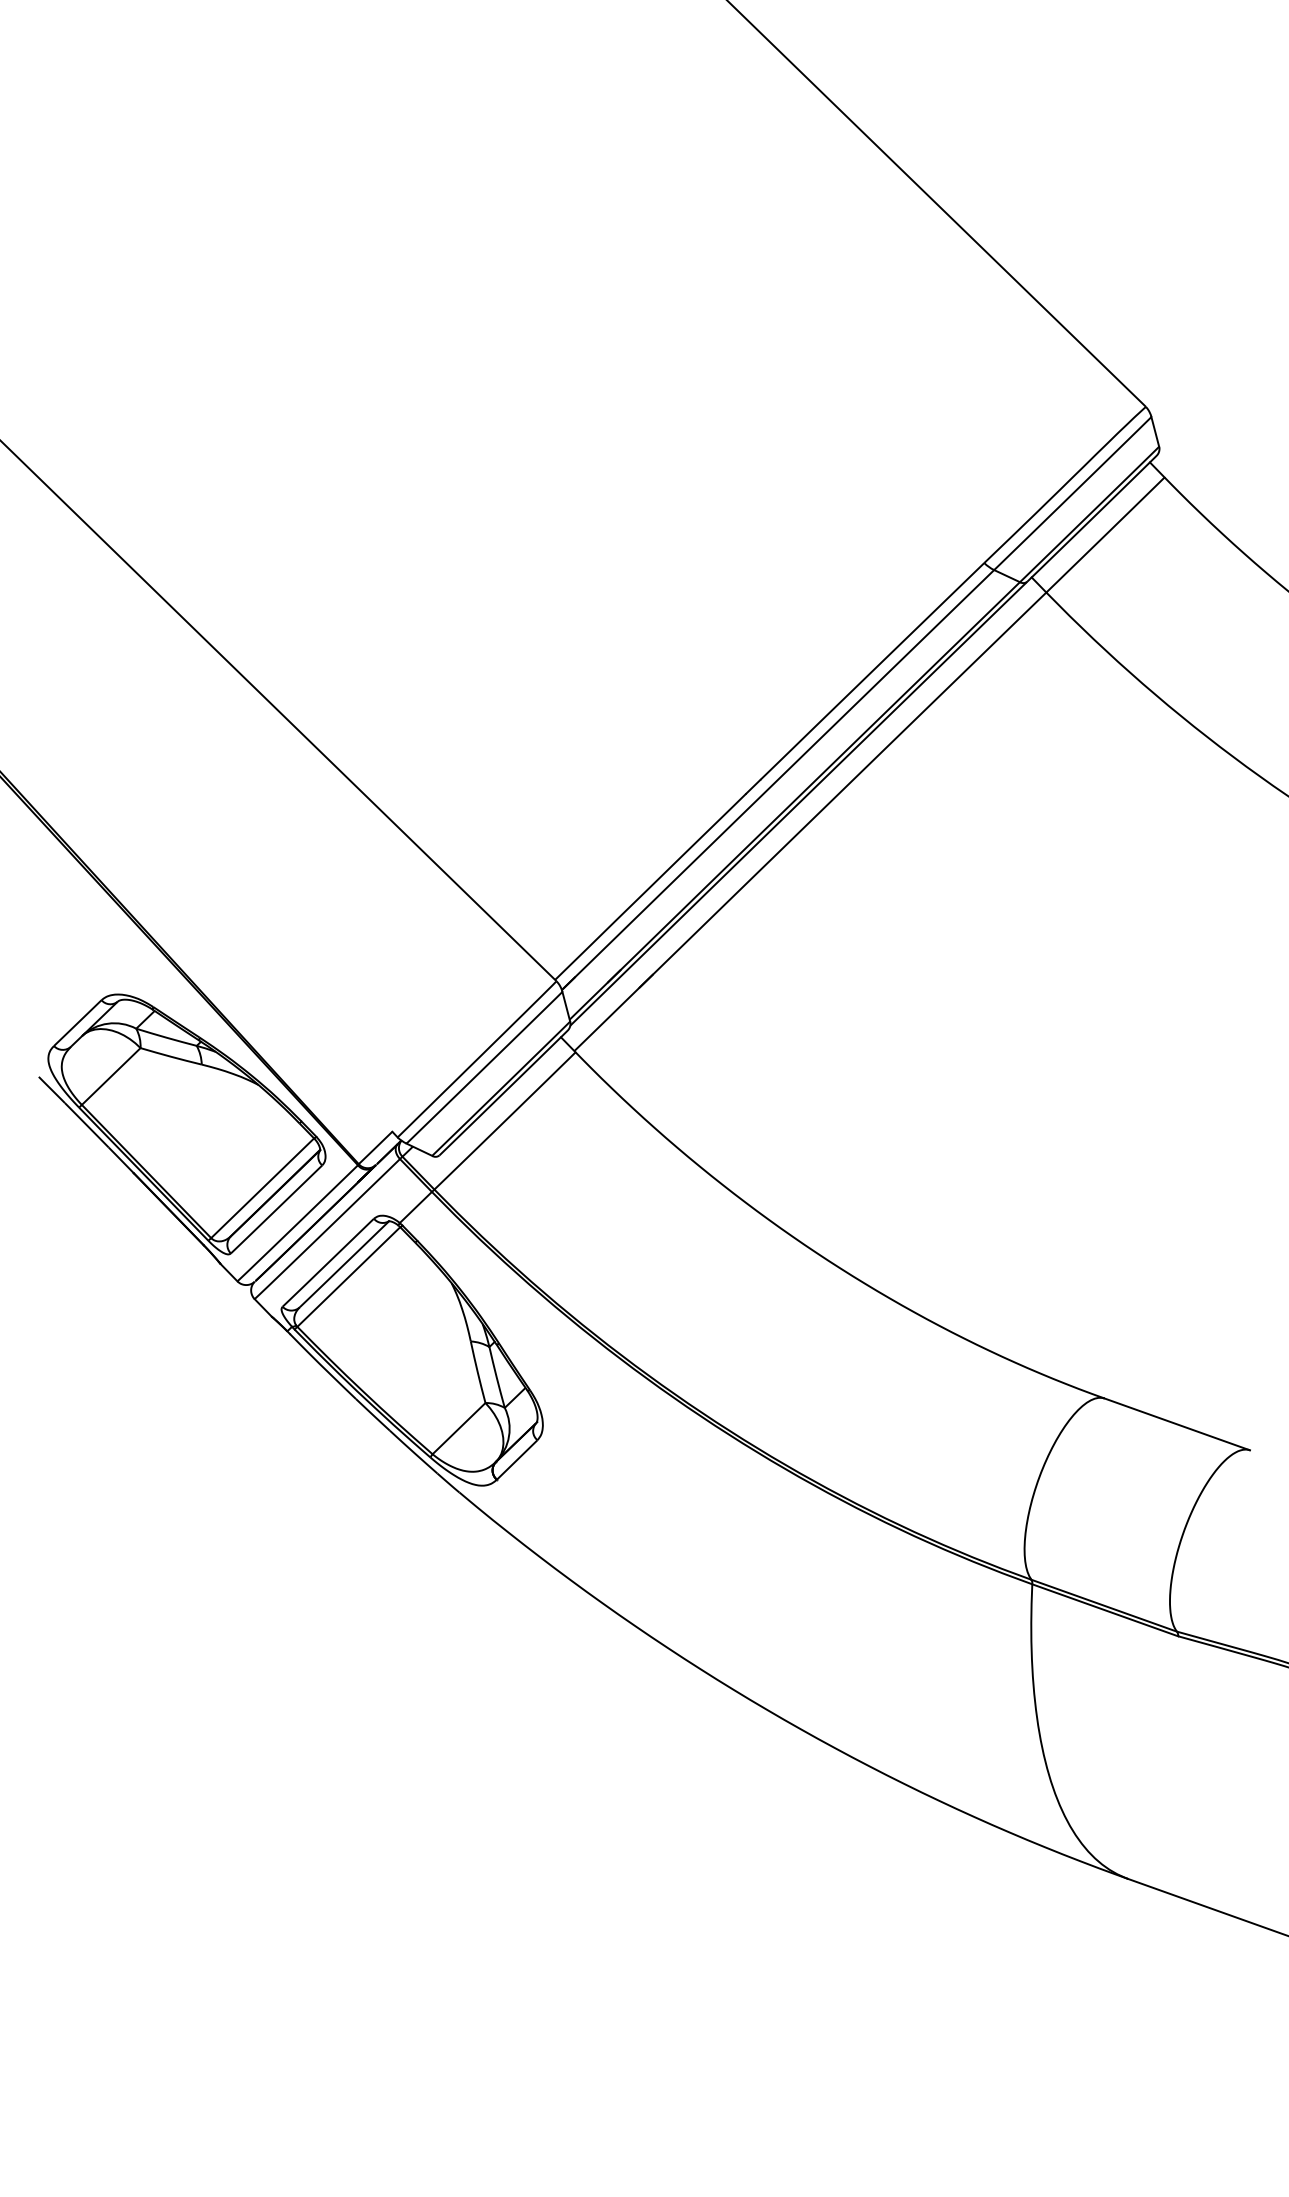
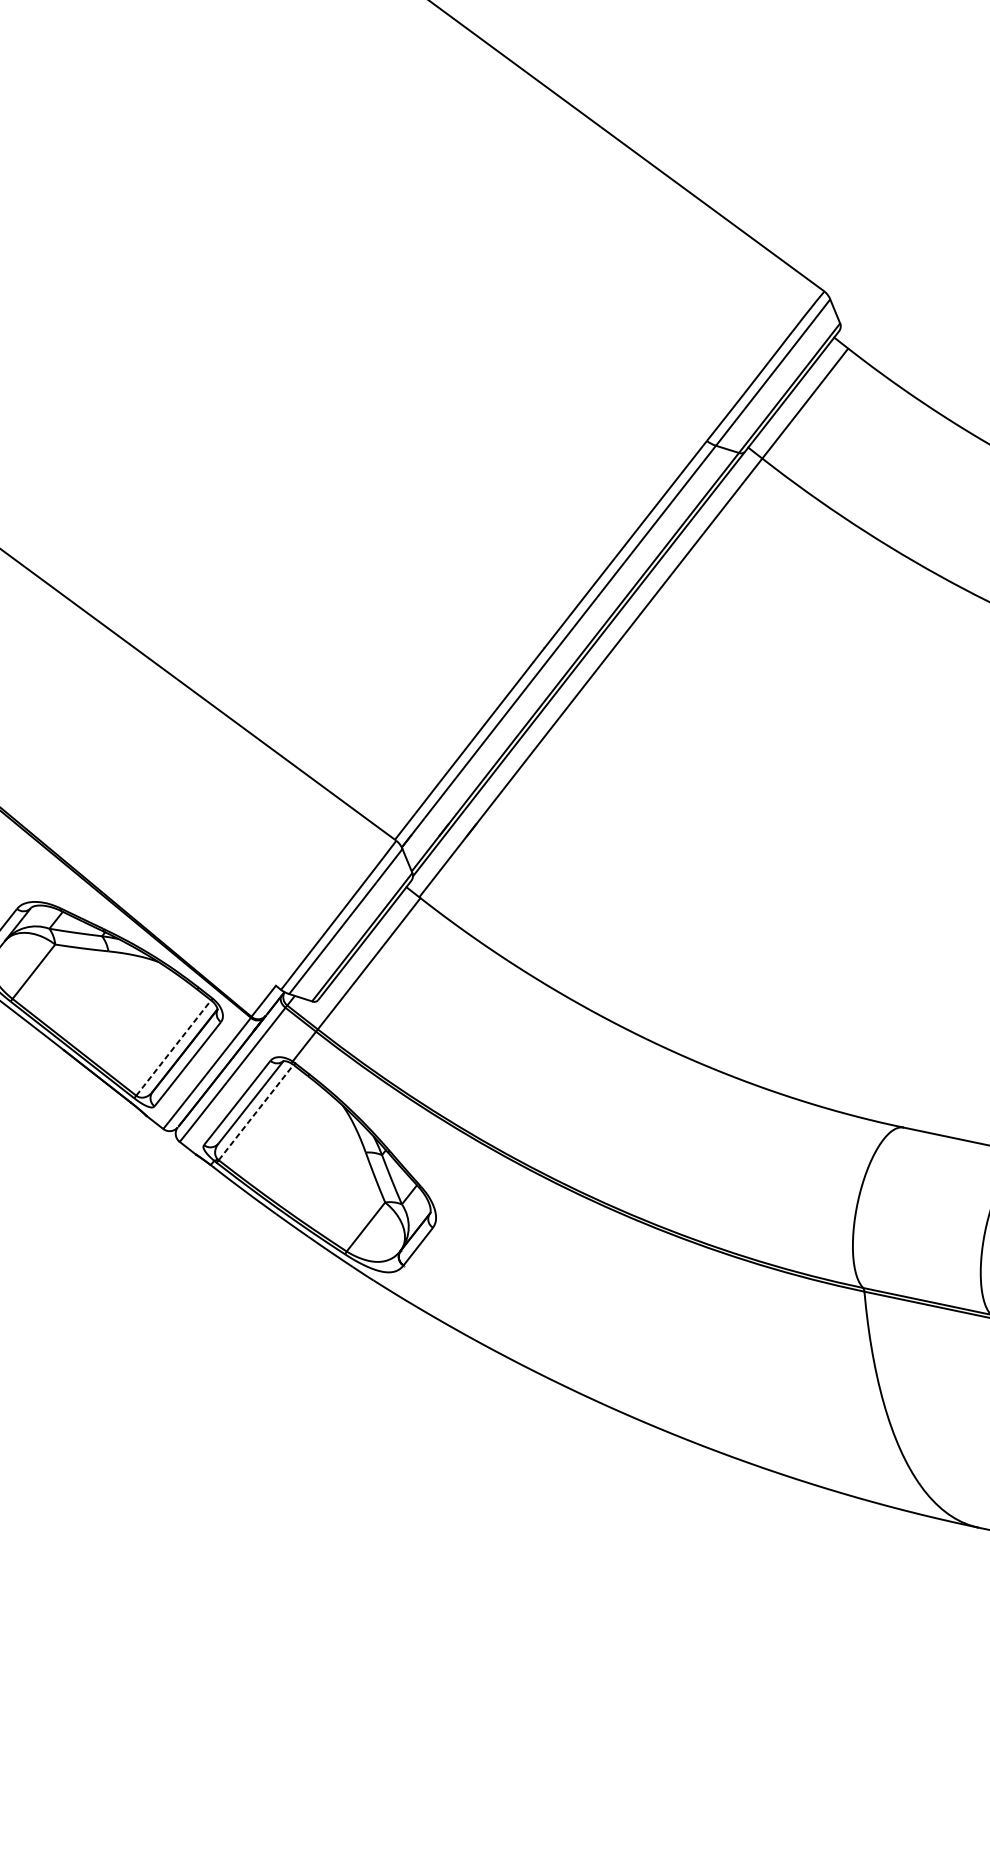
line: (262, 1188) -> (173, 1048), solid -> dashed
line: (348, 1277) -> (255, 1112), solid -> dashed

